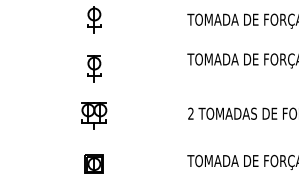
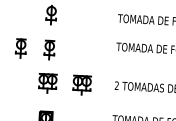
part: (54, 68) -> (21, 48), added
part: (142, 115) -> (82, 85), added

